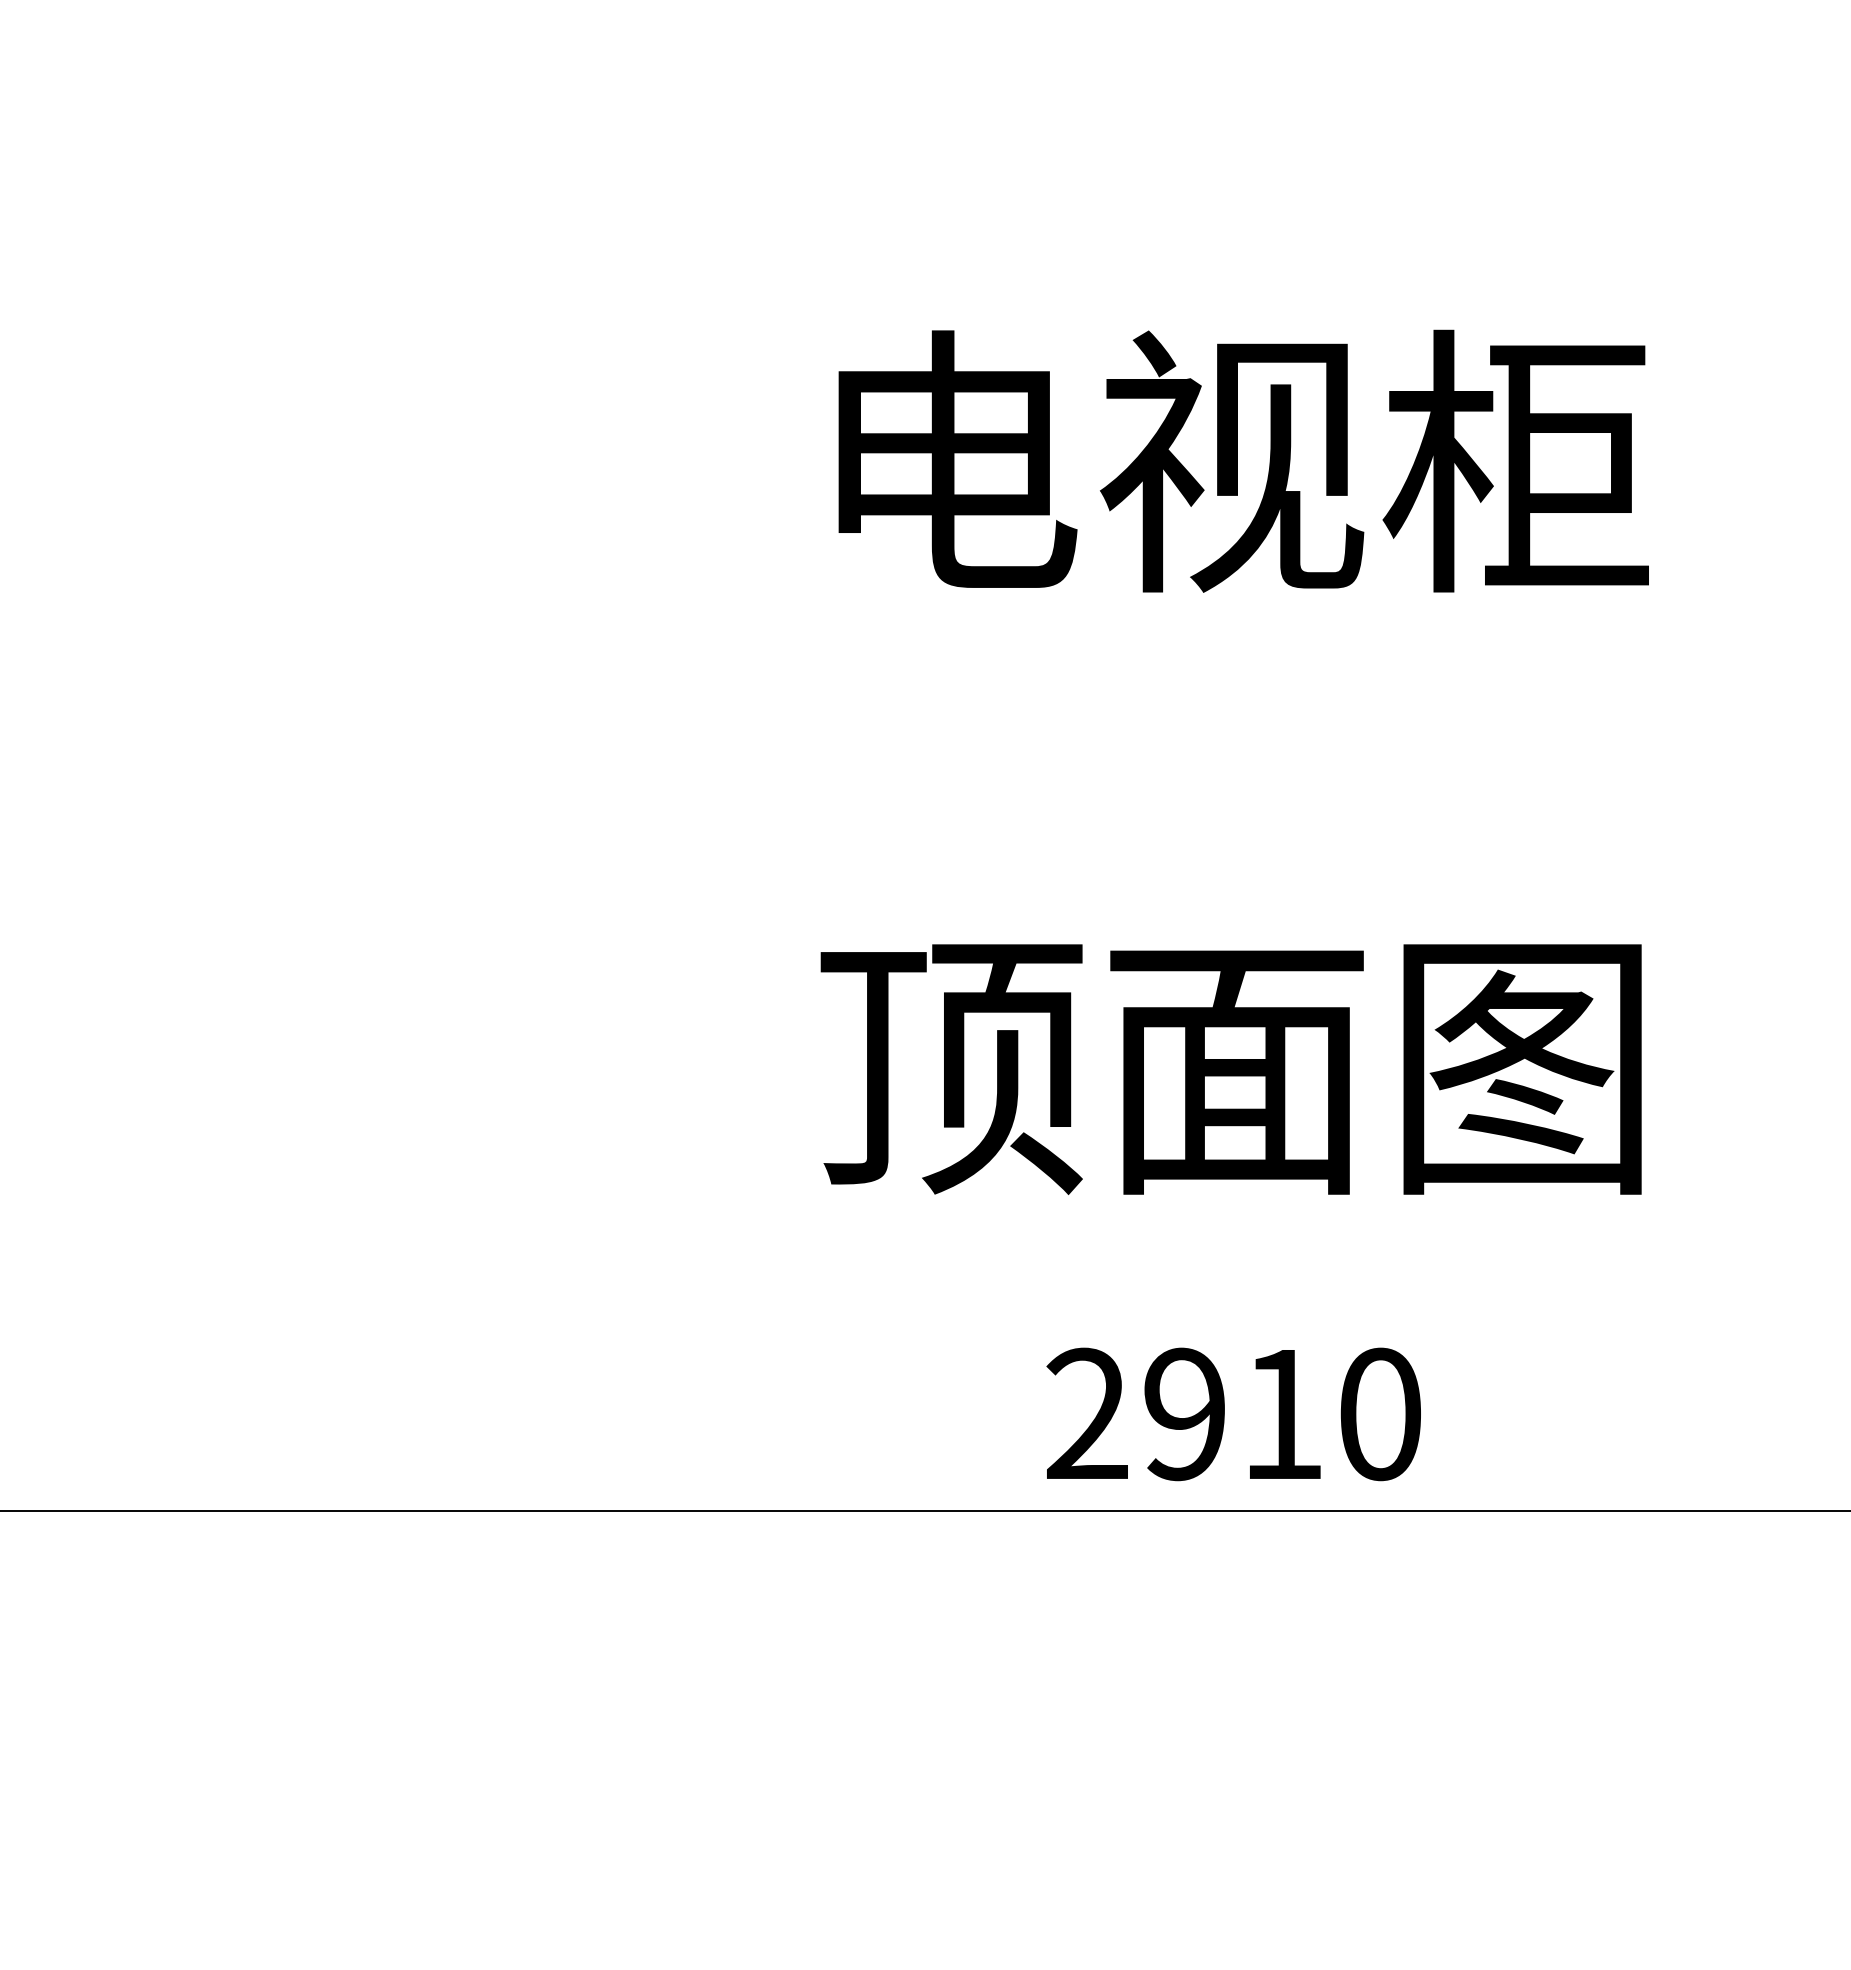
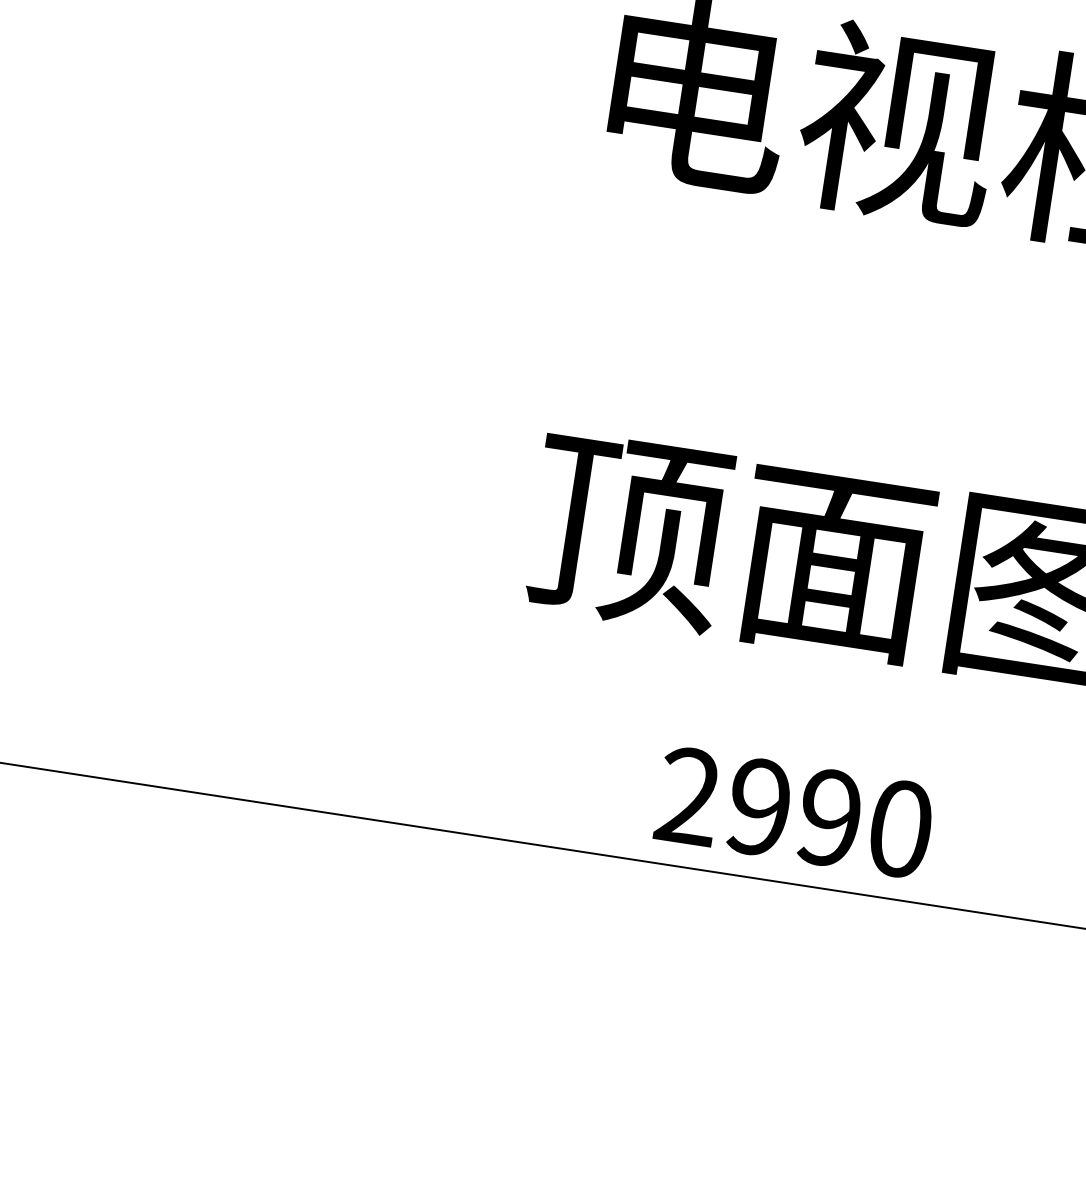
text: (1282, 1414) -> (829, 818), 2910 -> 2990

